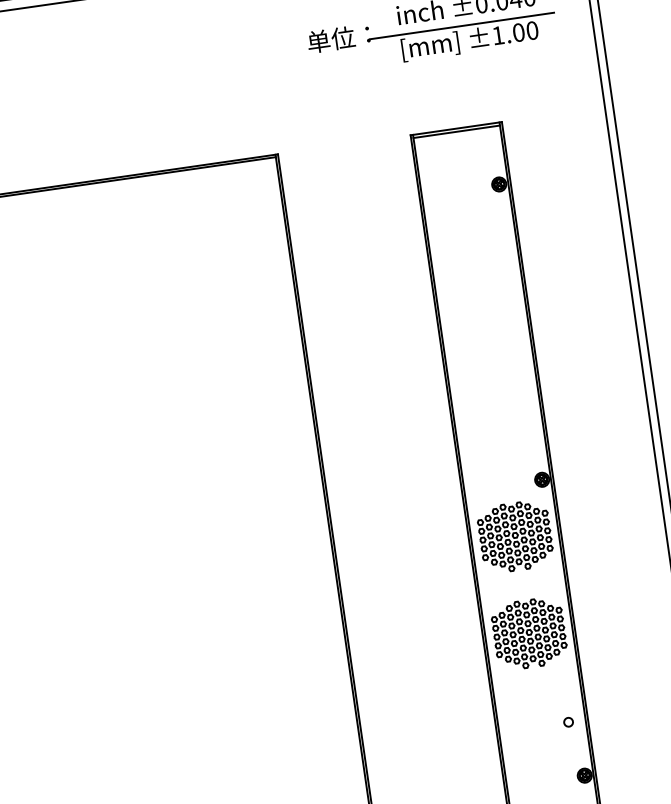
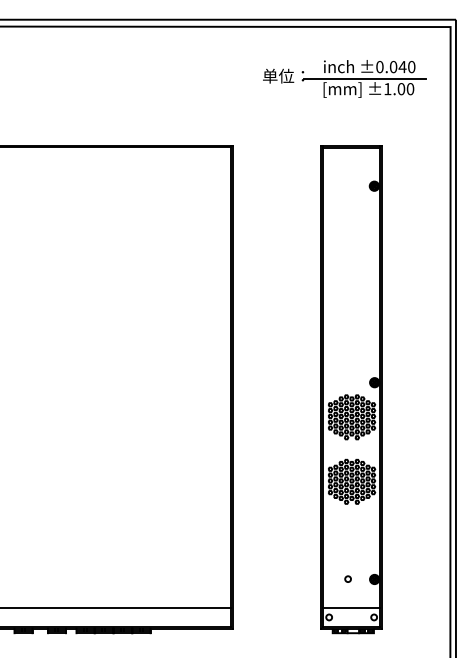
circle: (567, 721) -> (347, 578), moved

